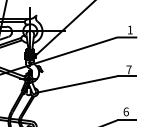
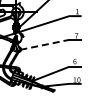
line: (76, 83) -> (44, 44), solid -> dashed

